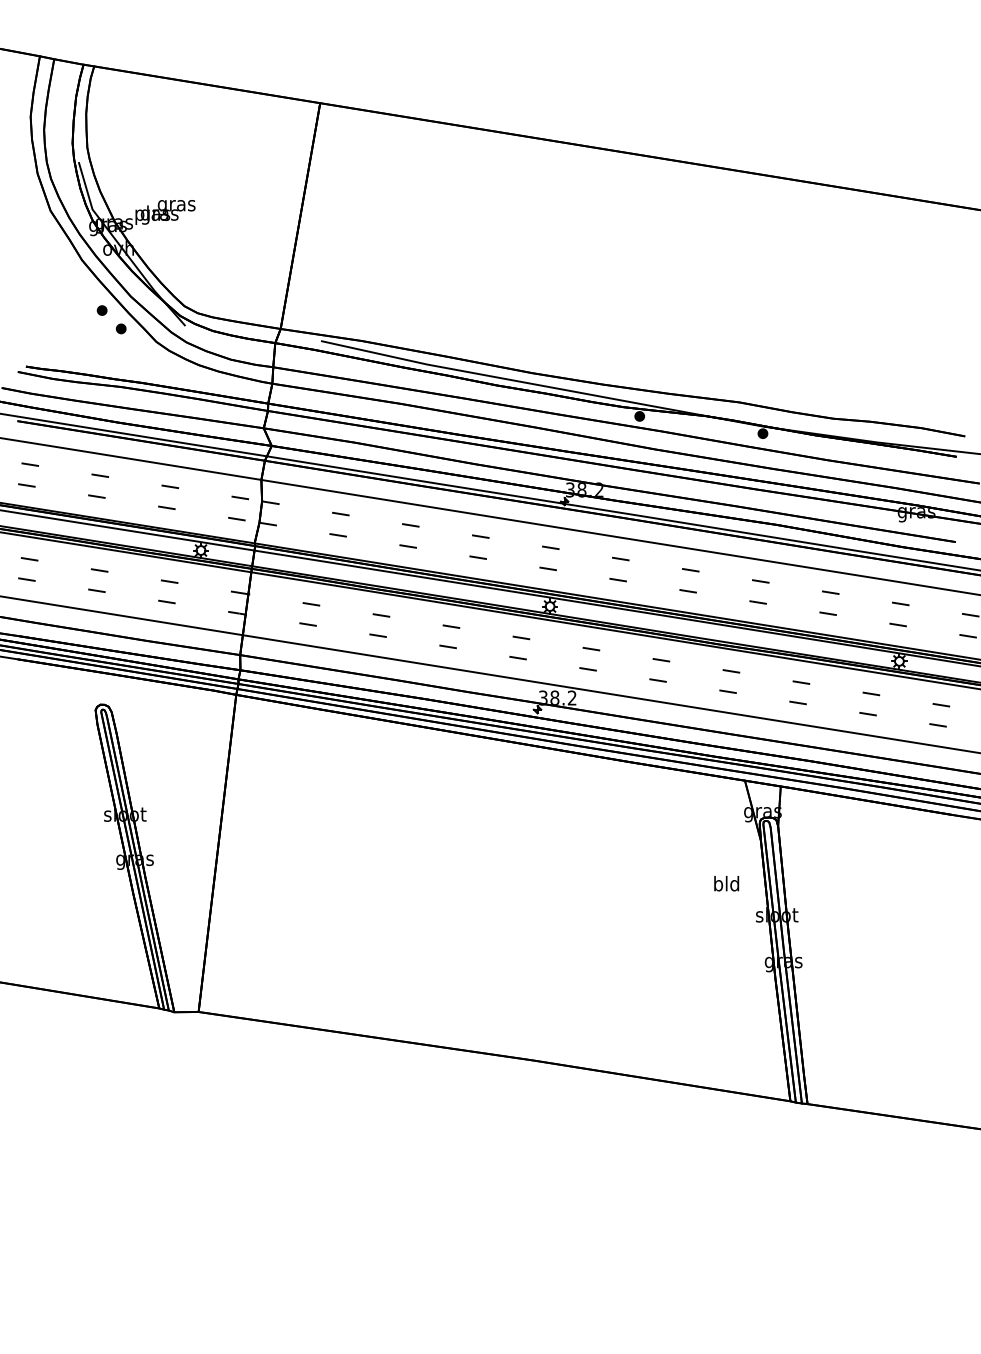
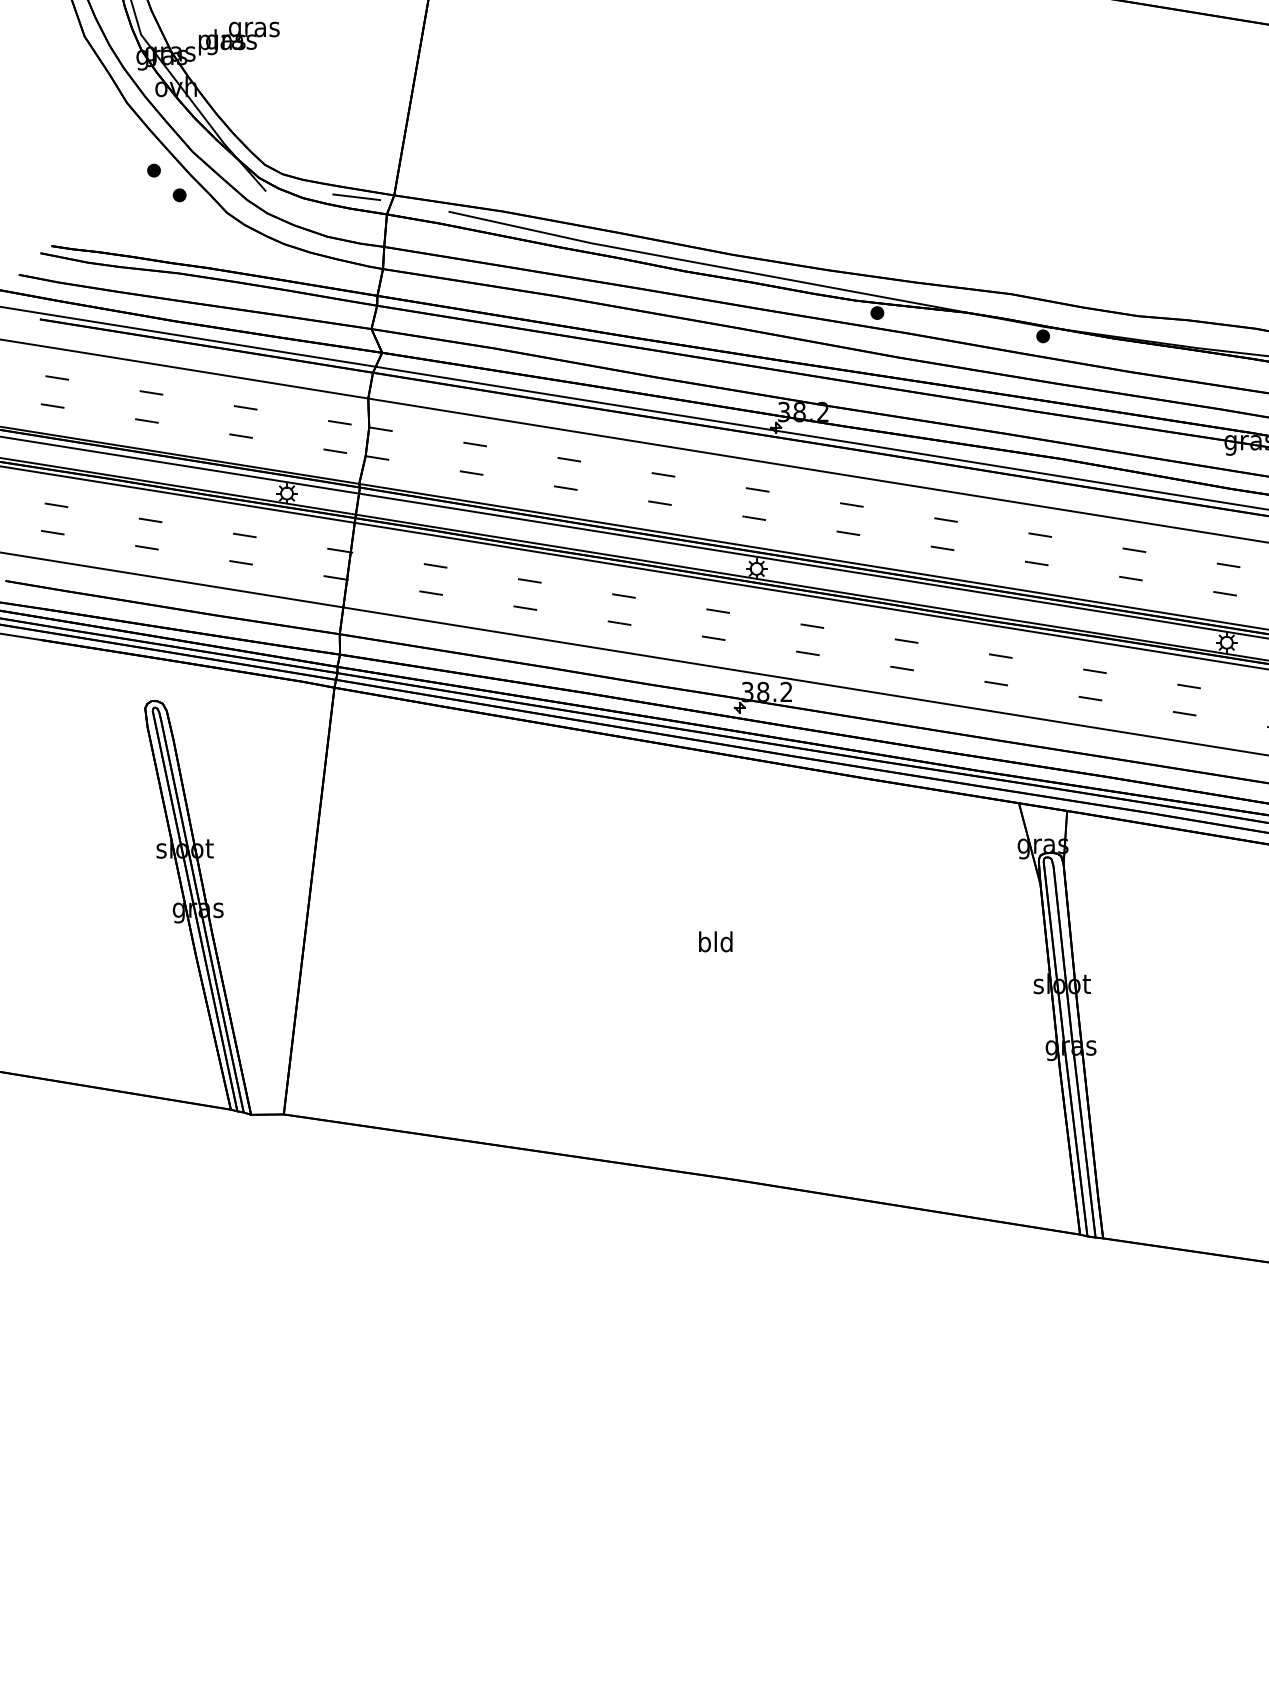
line: (252, 330) -> (356, 197), added
text: (726, 883) -> (715, 941), moved

